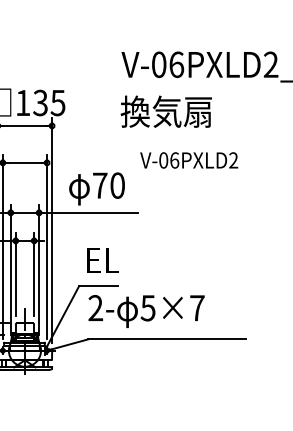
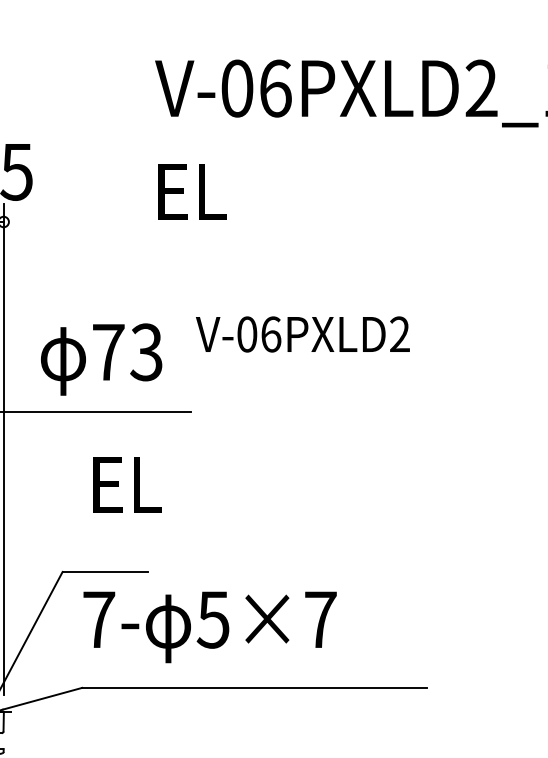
text: (165, 111) -> (251, 190), 換気扇 -> EL
text: (189, 160) -> (303, 334), moved
text: (117, 185) -> (146, 351), 70 -> 73
text: (102, 260) -> (126, 485), moved
text: (95, 308) -> (98, 620), 2- -> 7-

